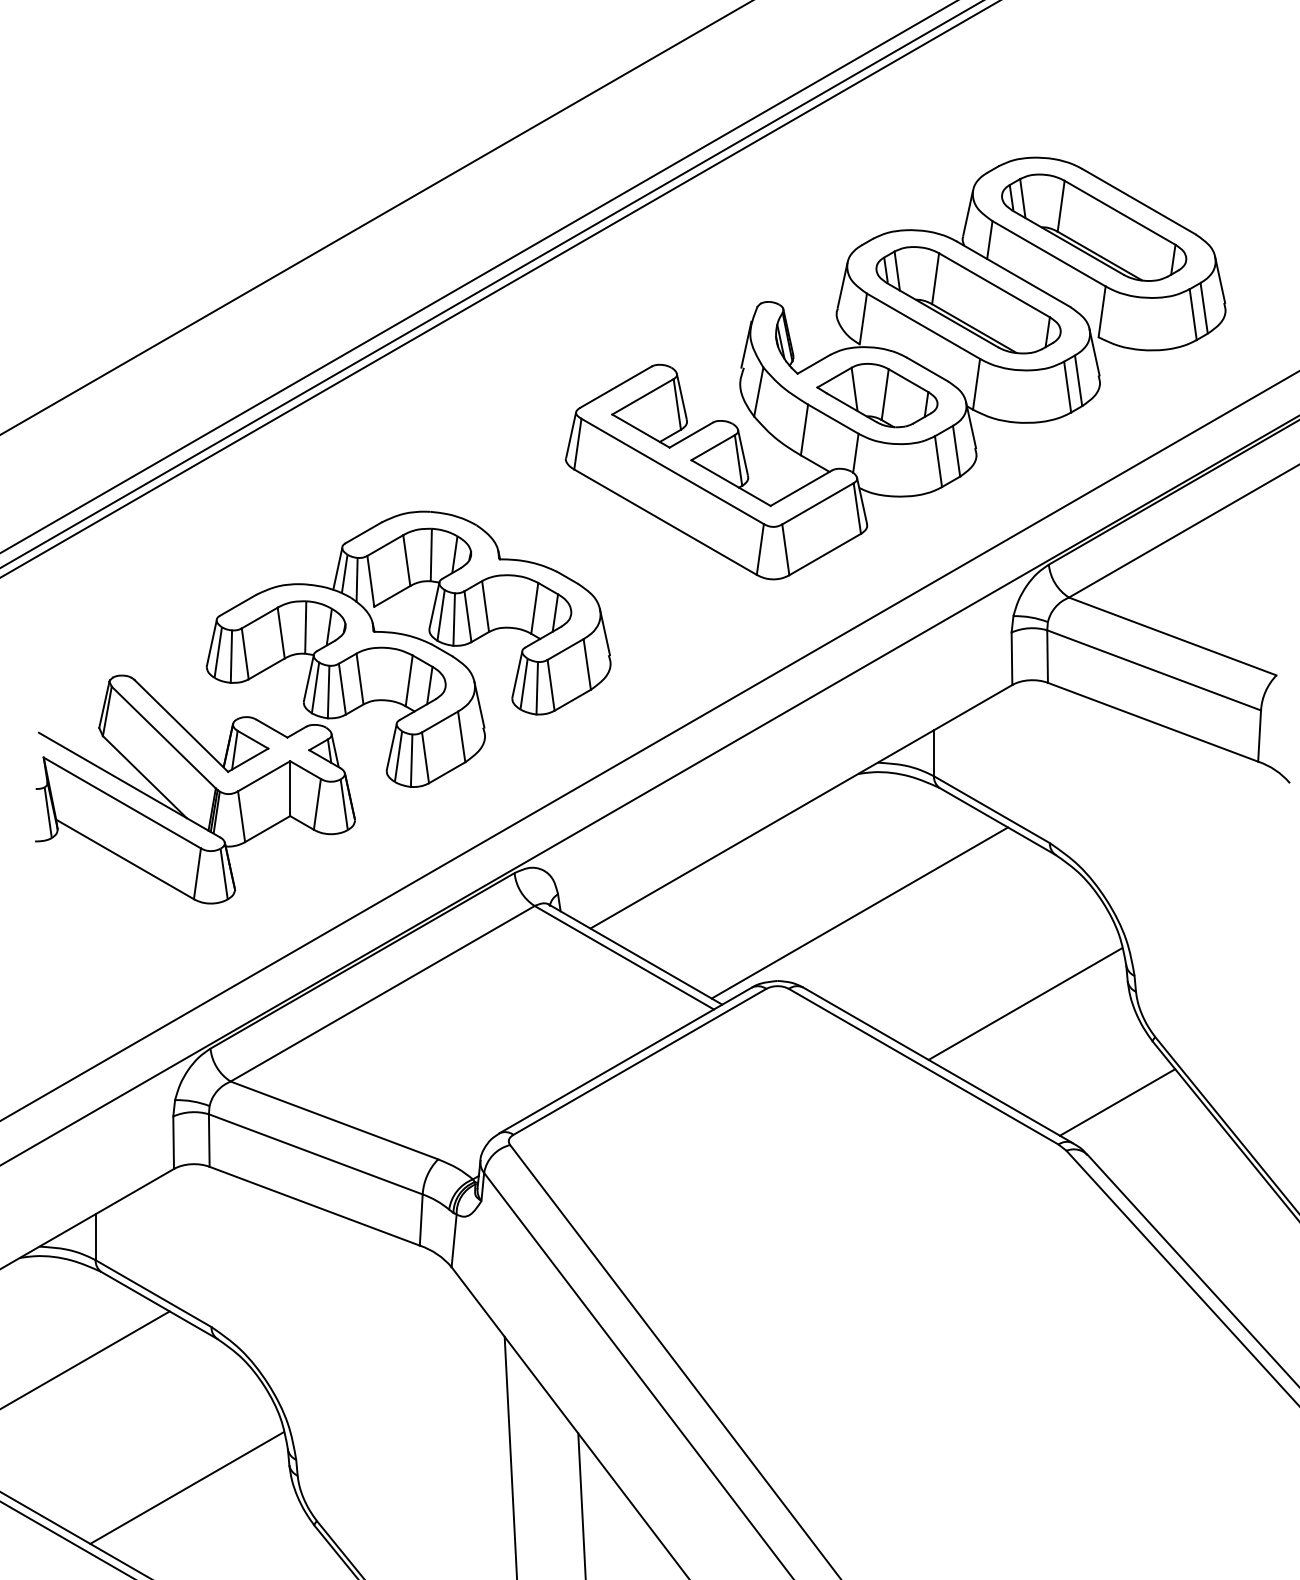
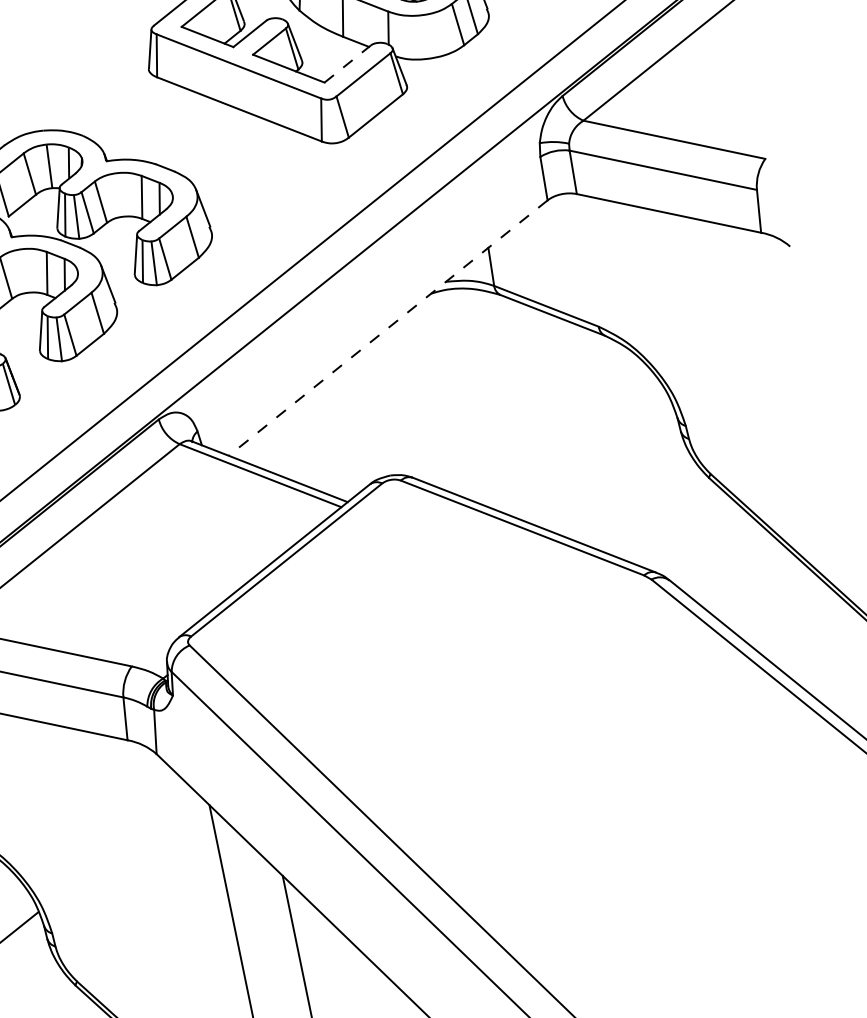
line: (801, 487) -> (347, 63), solid -> dashed
line: (801, 806) -> (388, 327), solid -> dashed
line: (859, 912) -> (449, 408), removed
line: (1025, 1003) -> (598, 462), removed
line: (1117, 1102) -> (687, 533), removed

